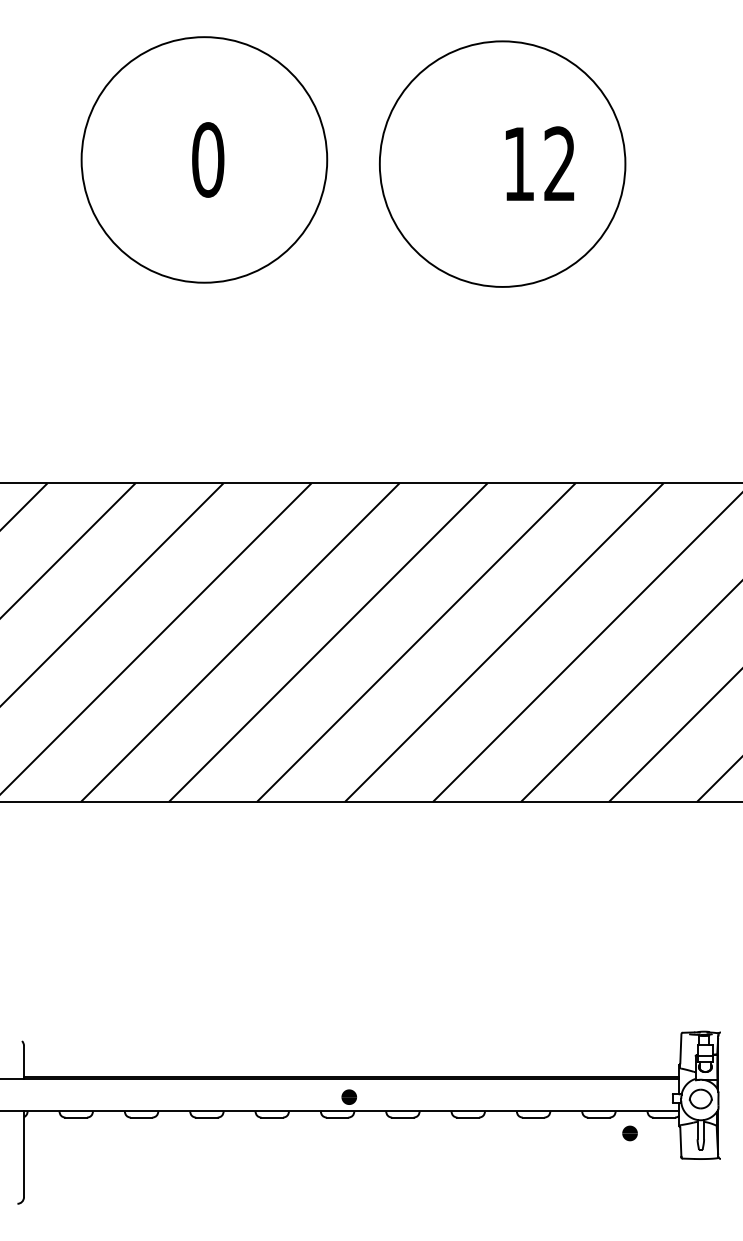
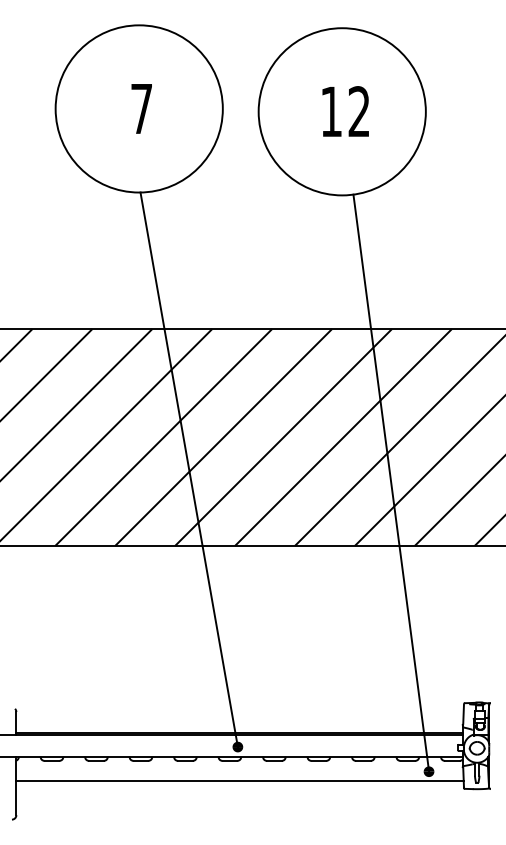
text: (207, 159) -> (141, 108), 0 -> 7
text: (539, 163) -> (345, 111), moved
line: (276, 689) -> (188, 469), added
line: (574, 710) -> (391, 483), added
line: (351, 1146) -> (239, 780), added

